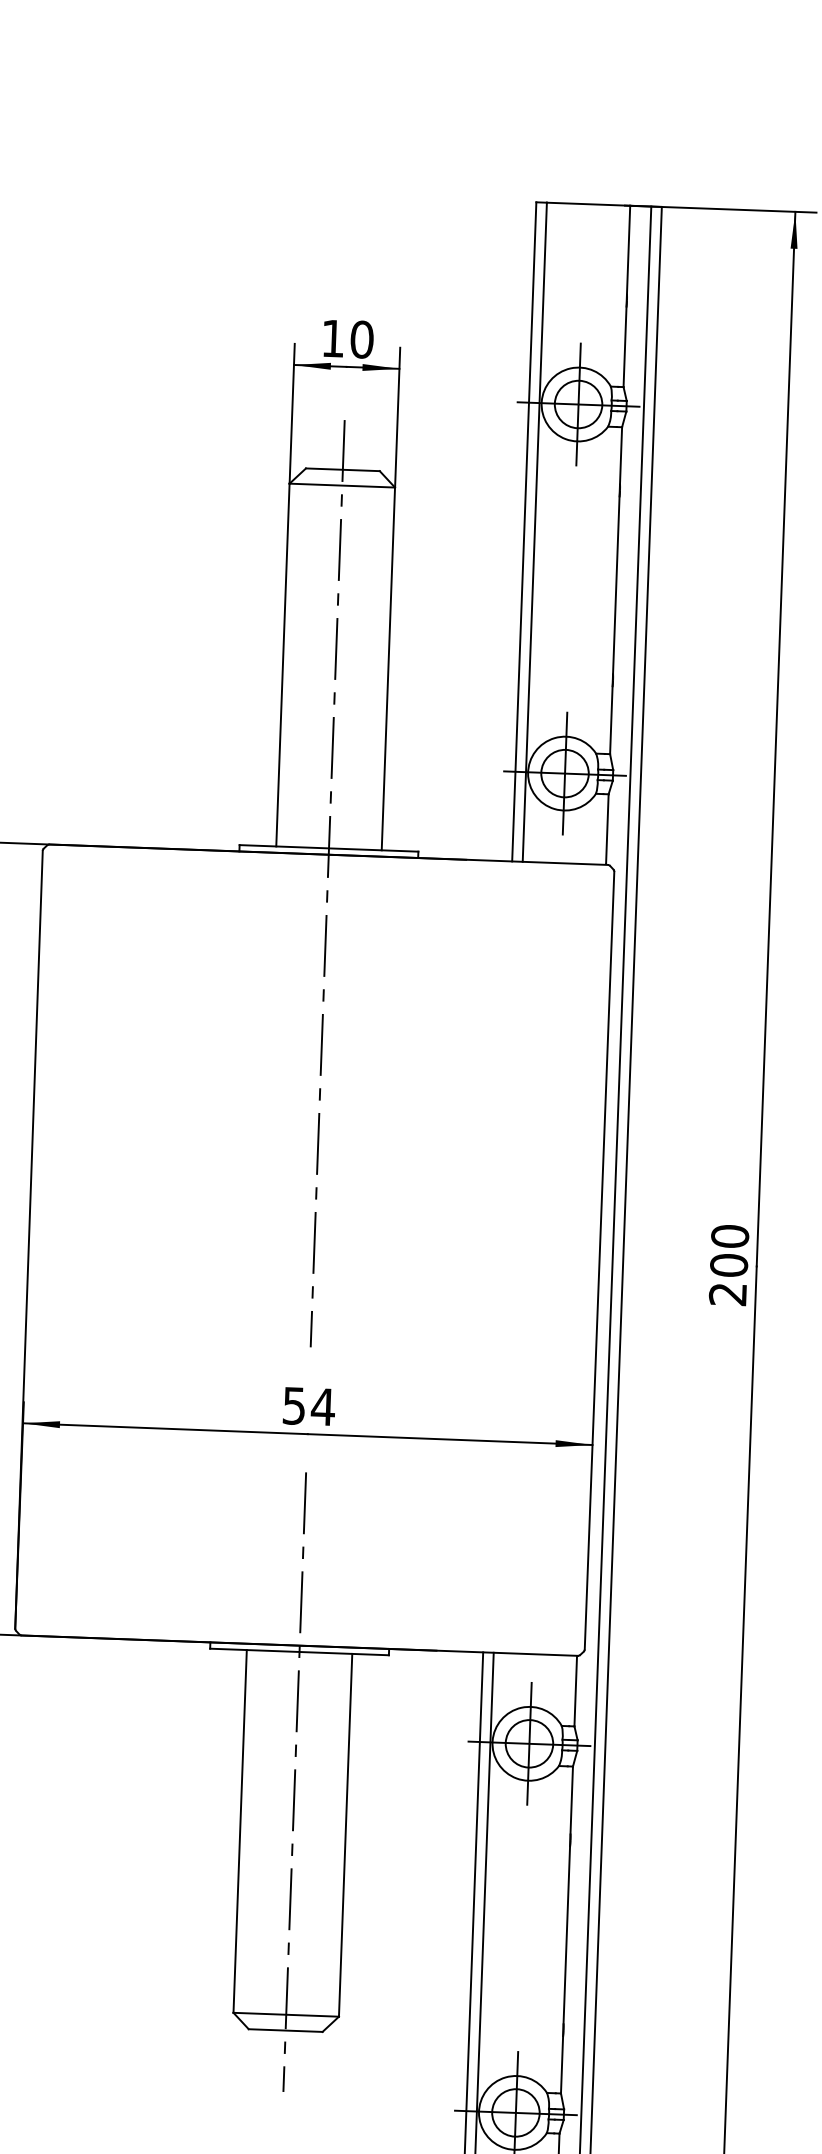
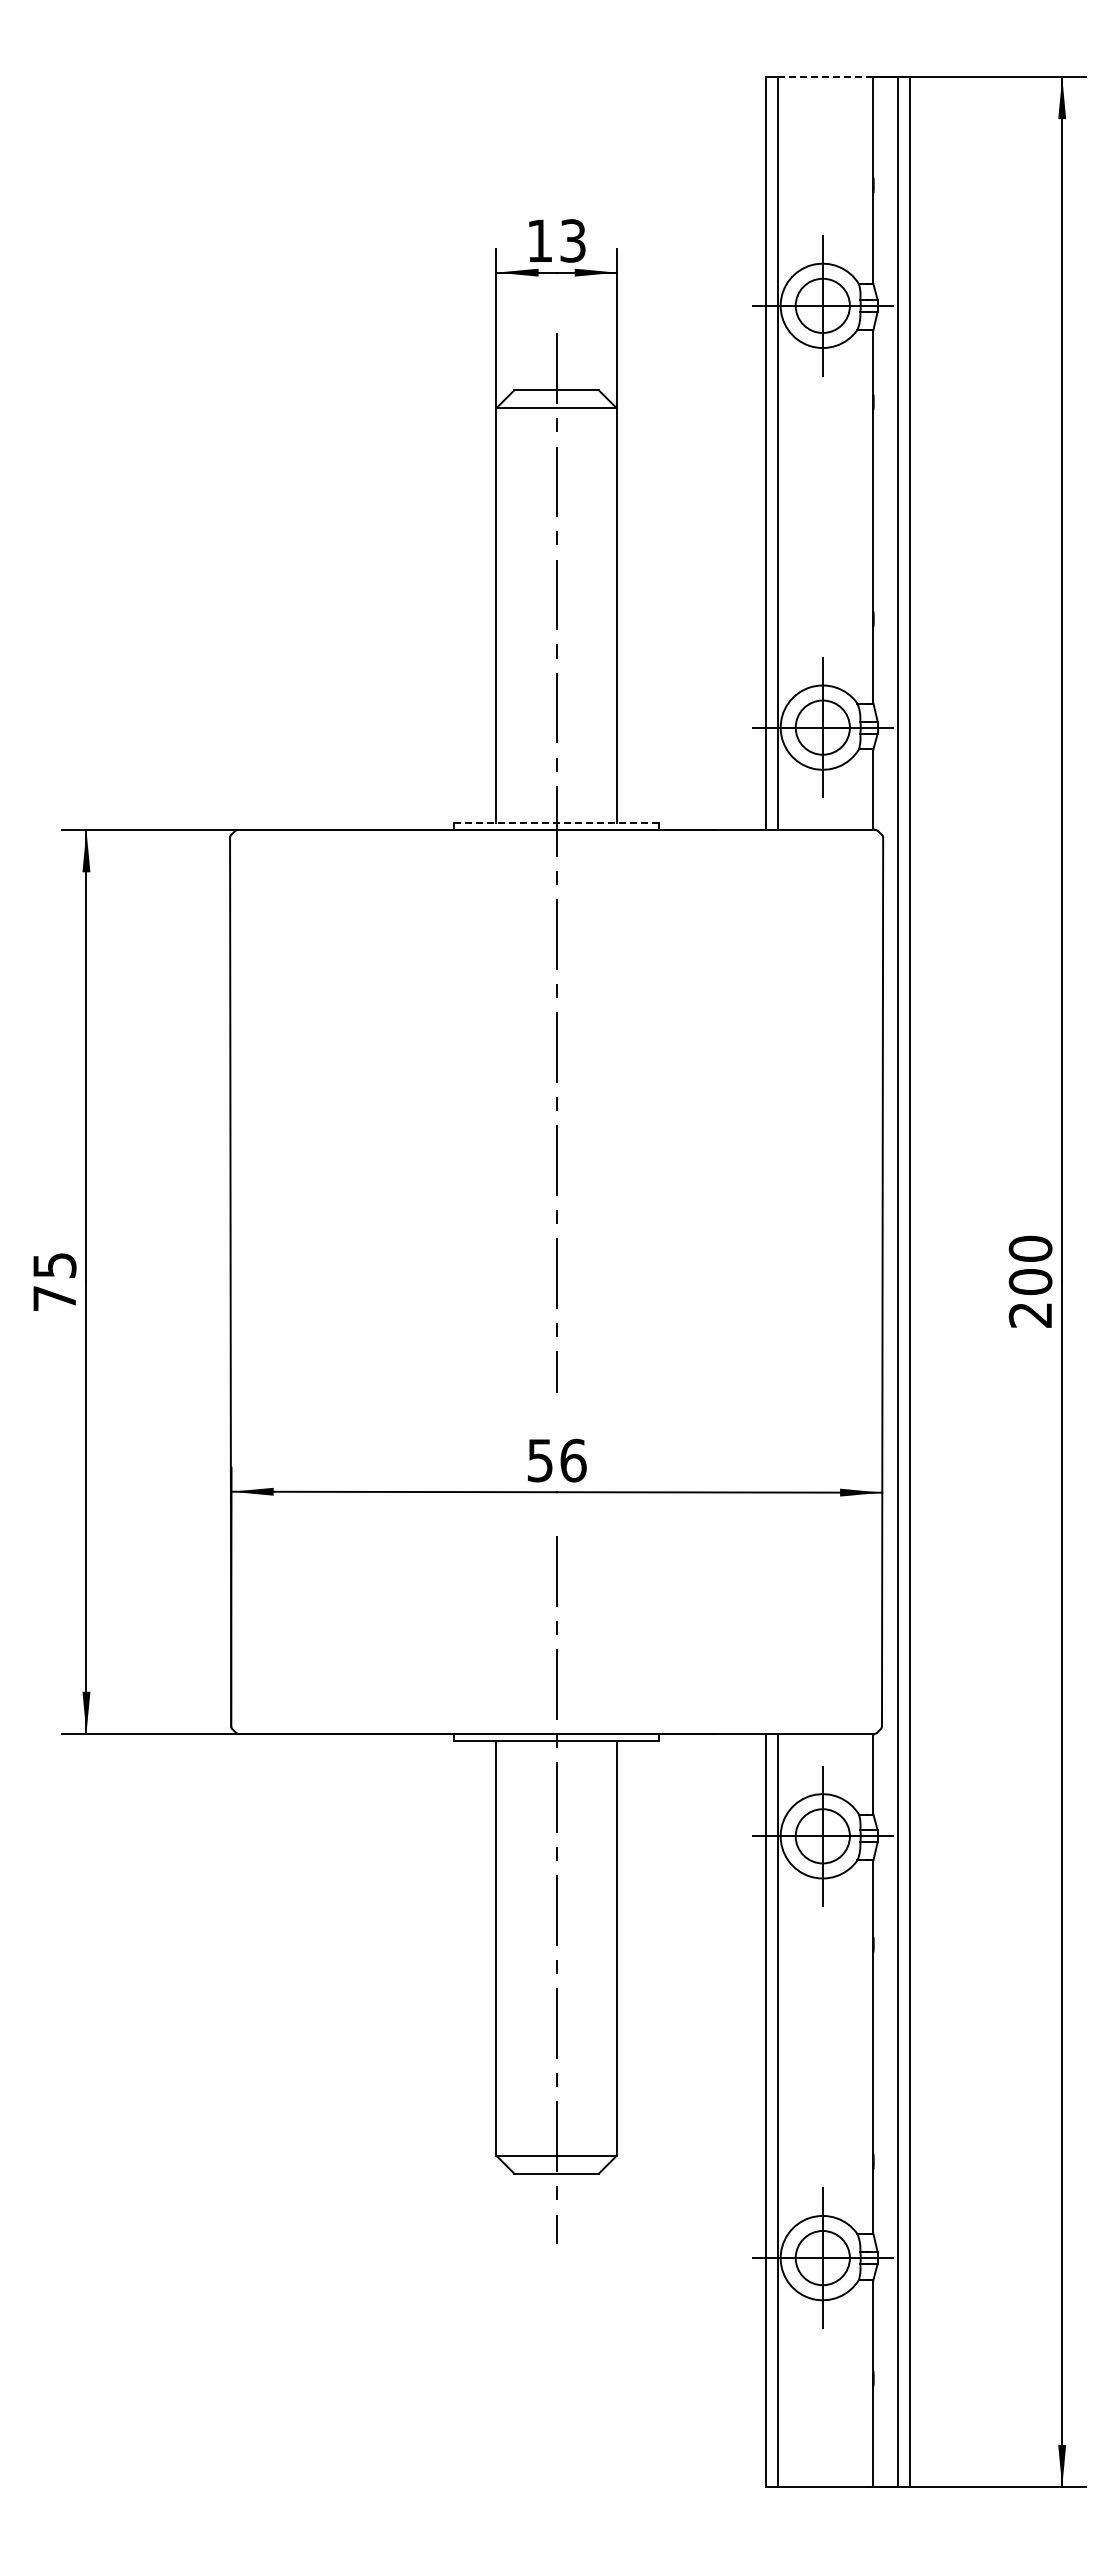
line: (588, 203) -> (825, 76), solid -> dashed
text: (362, 339) -> (573, 240), 10 -> 13
line: (329, 848) -> (557, 822), solid -> dashed
text: (323, 1406) -> (573, 1460), 54 -> 56

